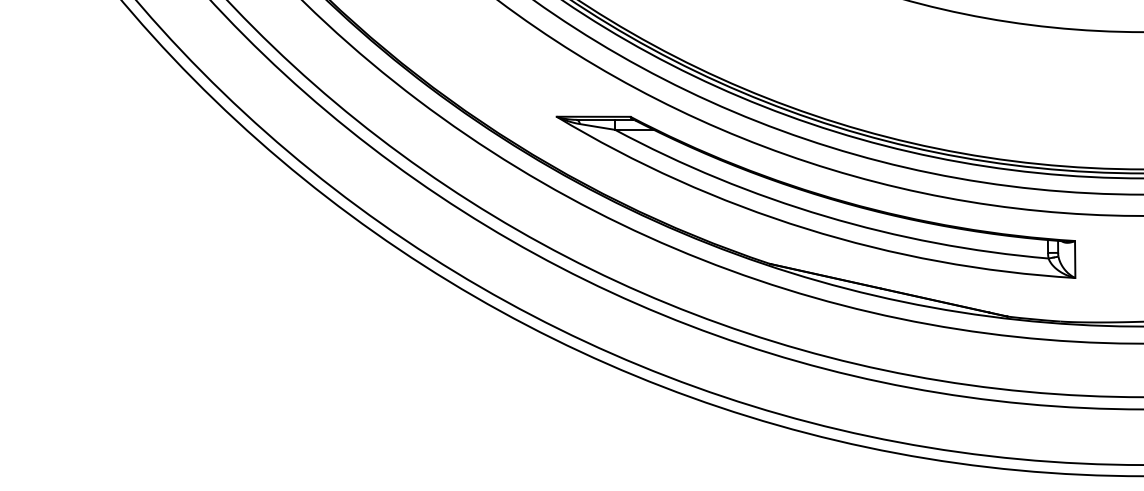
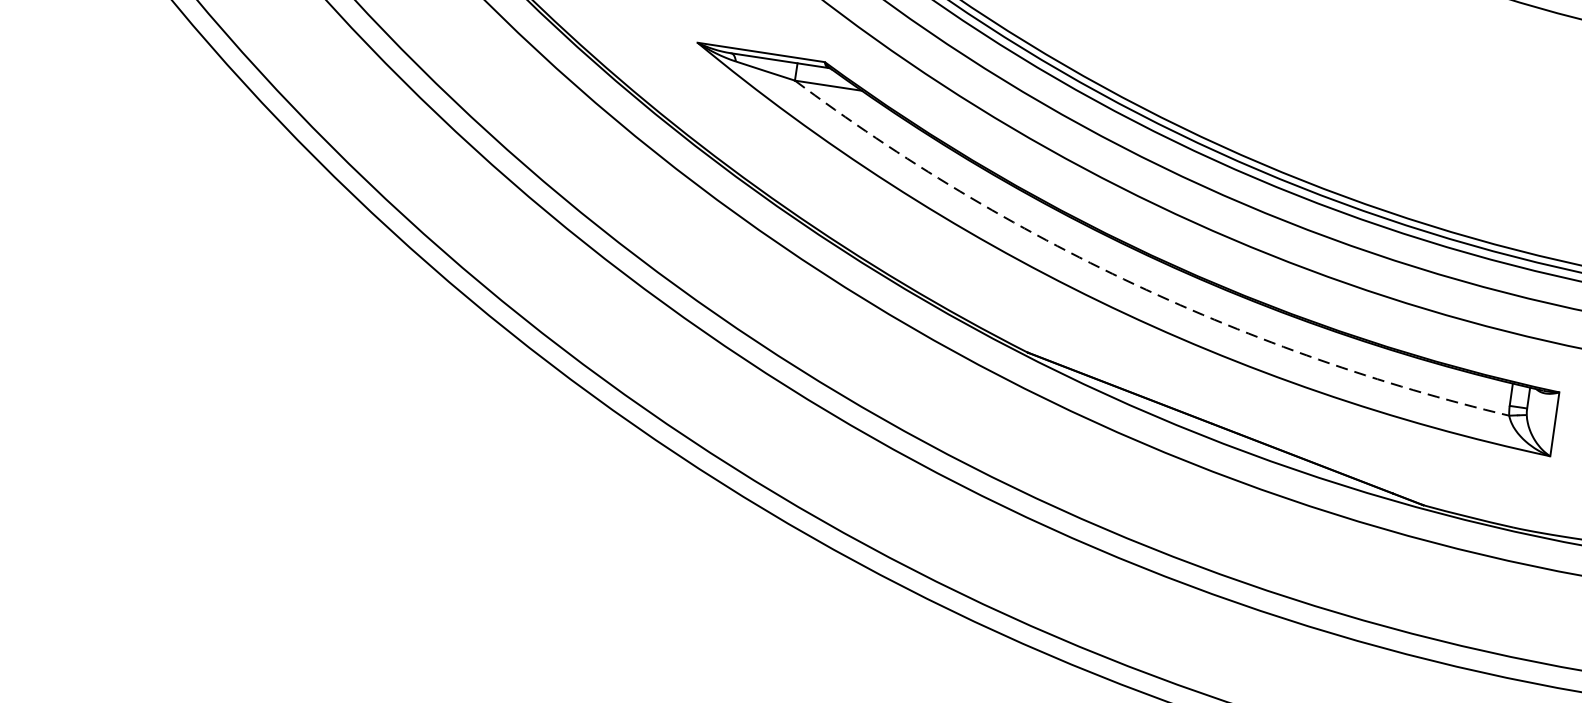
arc: (825, 216) -> (1135, 284), solid -> dashed

